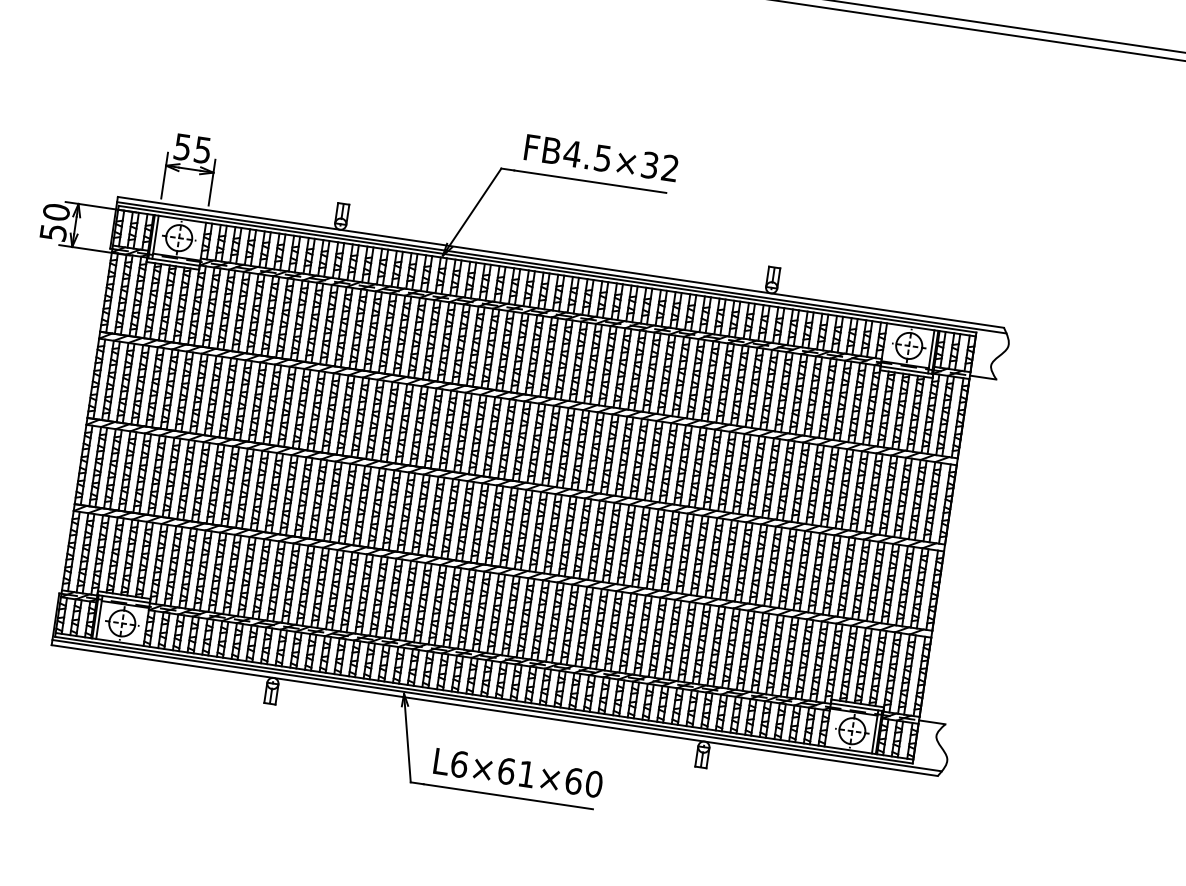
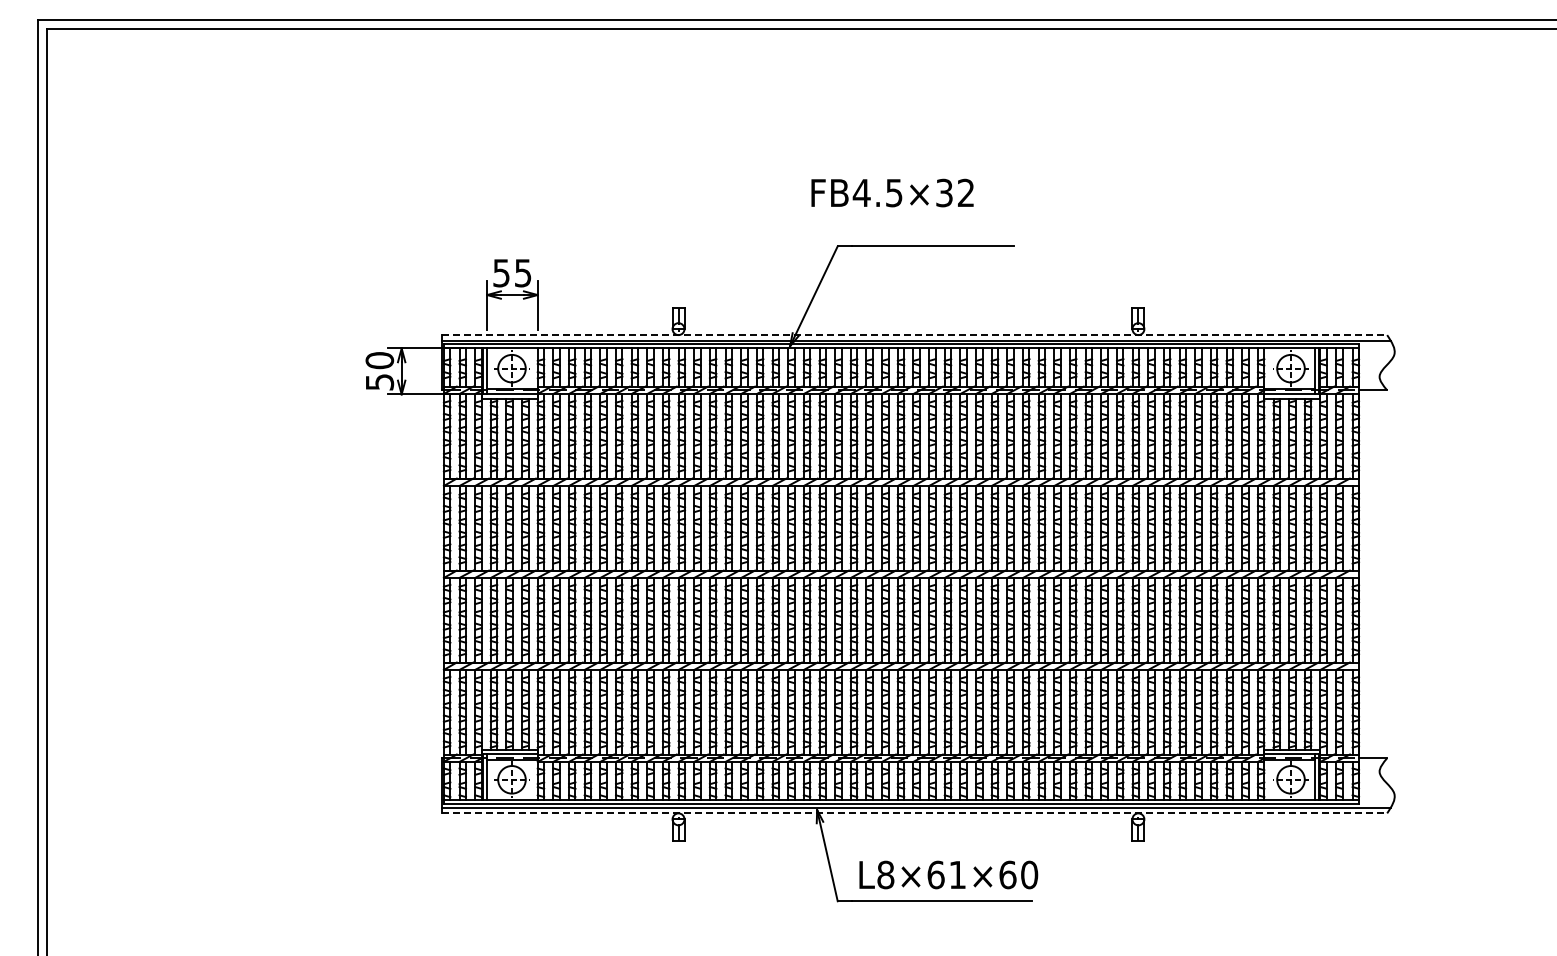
text: (601, 157) -> (892, 192), moved
line: (560, 262) -> (914, 335), solid -> dashed
line: (494, 710) -> (914, 813), solid -> dashed
text: (459, 763) -> (885, 874), L6×61×60 -> L8×61×60

